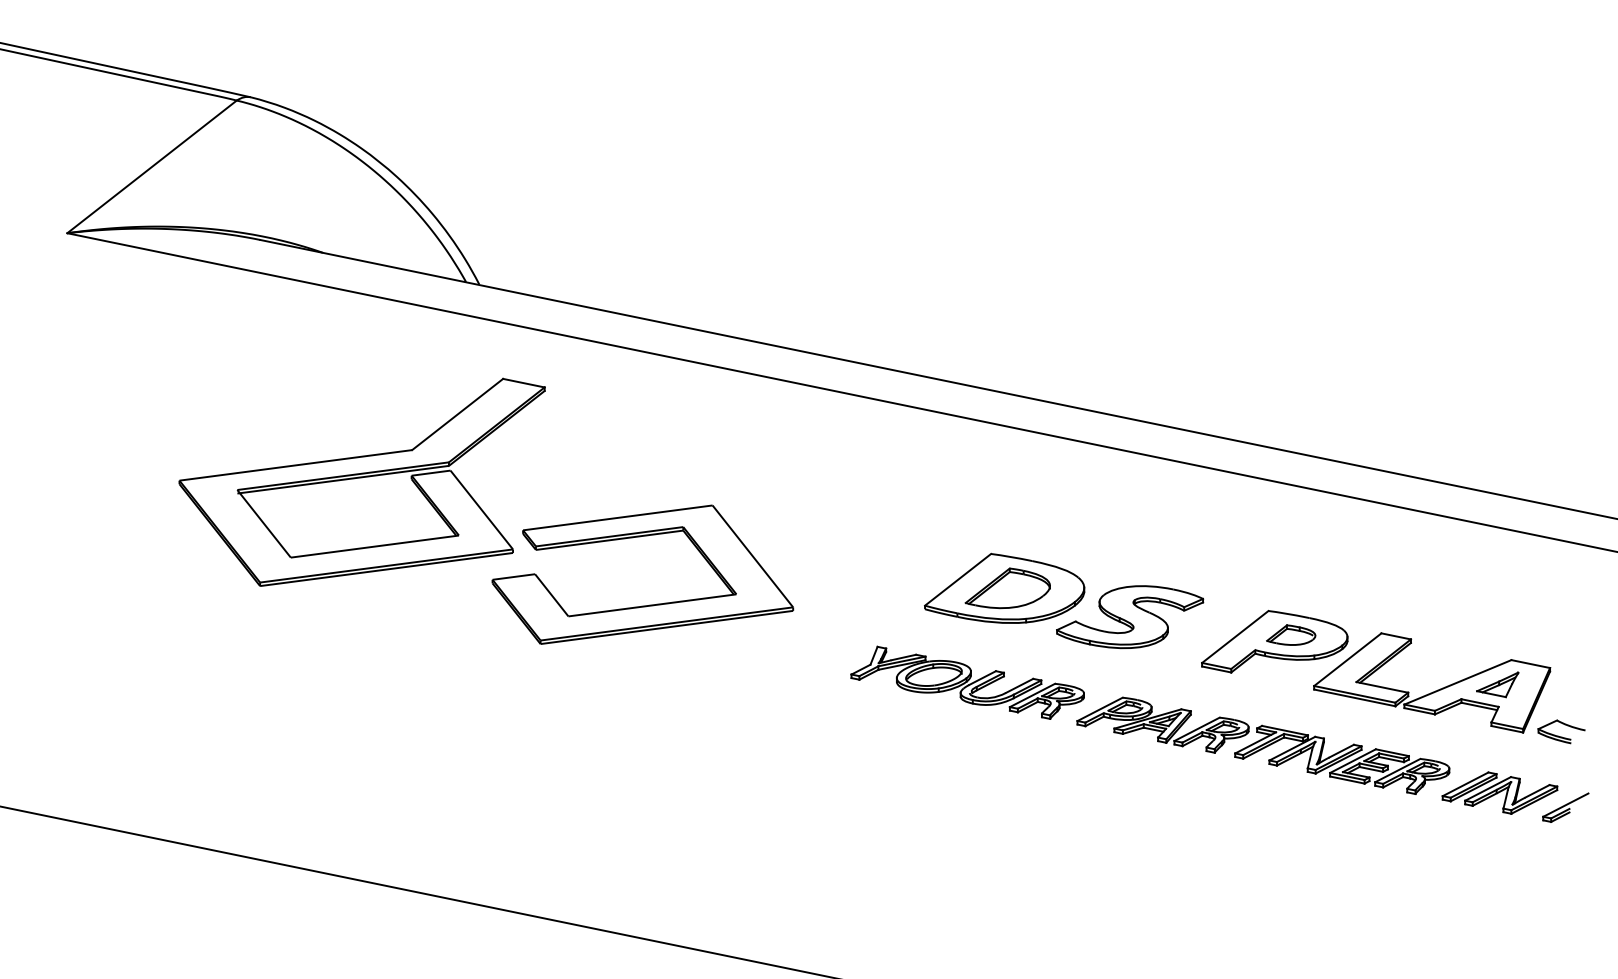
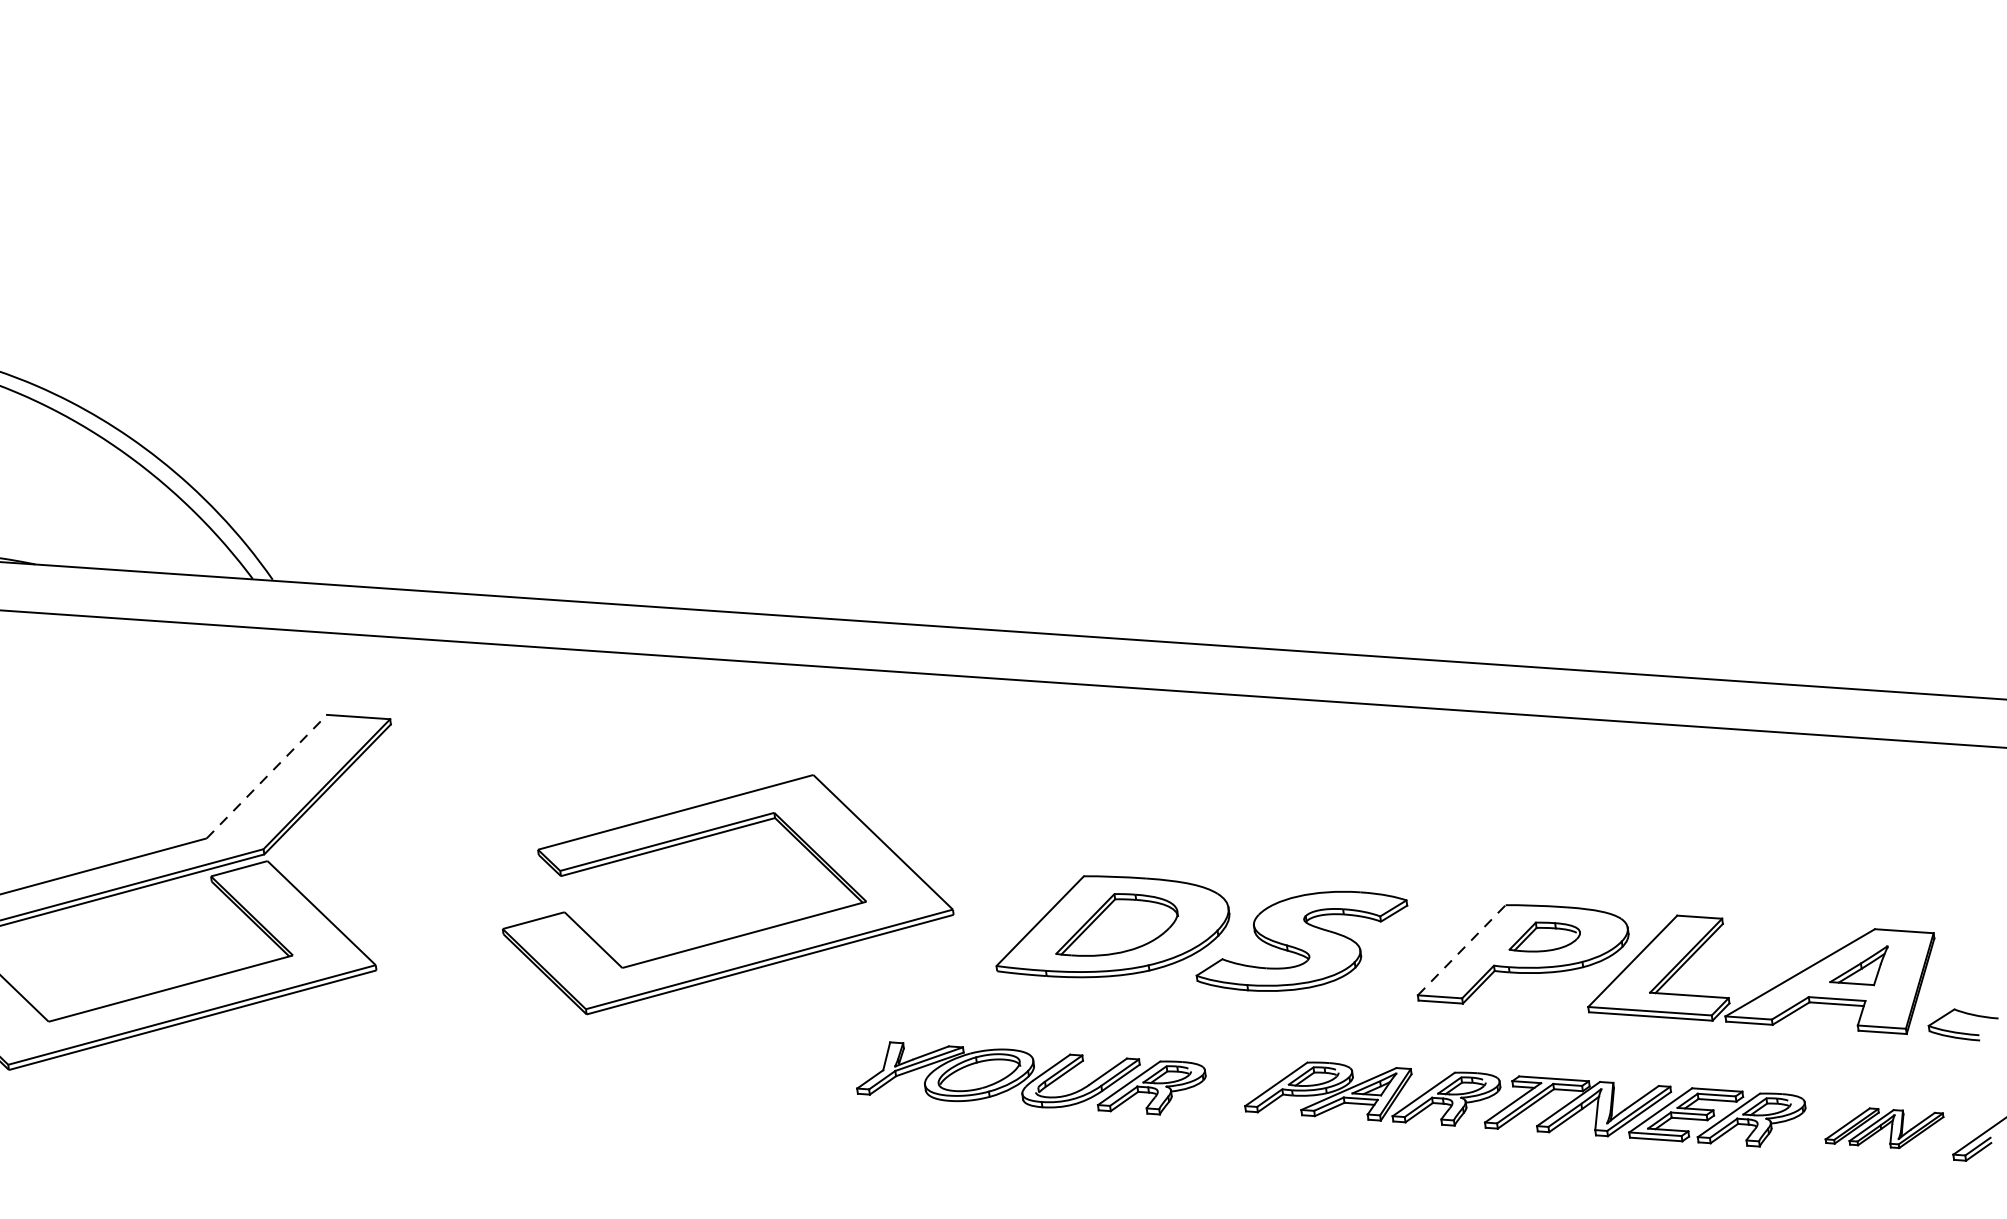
line: (457, 414) -> (266, 776), solid -> dashed
part: (649, 604) -> (739, 934), moved
line: (1235, 636) -> (1461, 949), solid -> dashed
part: (967, 682) -> (1030, 1077), moved
part: (1499, 792) -> (1883, 1127), size x0.7

